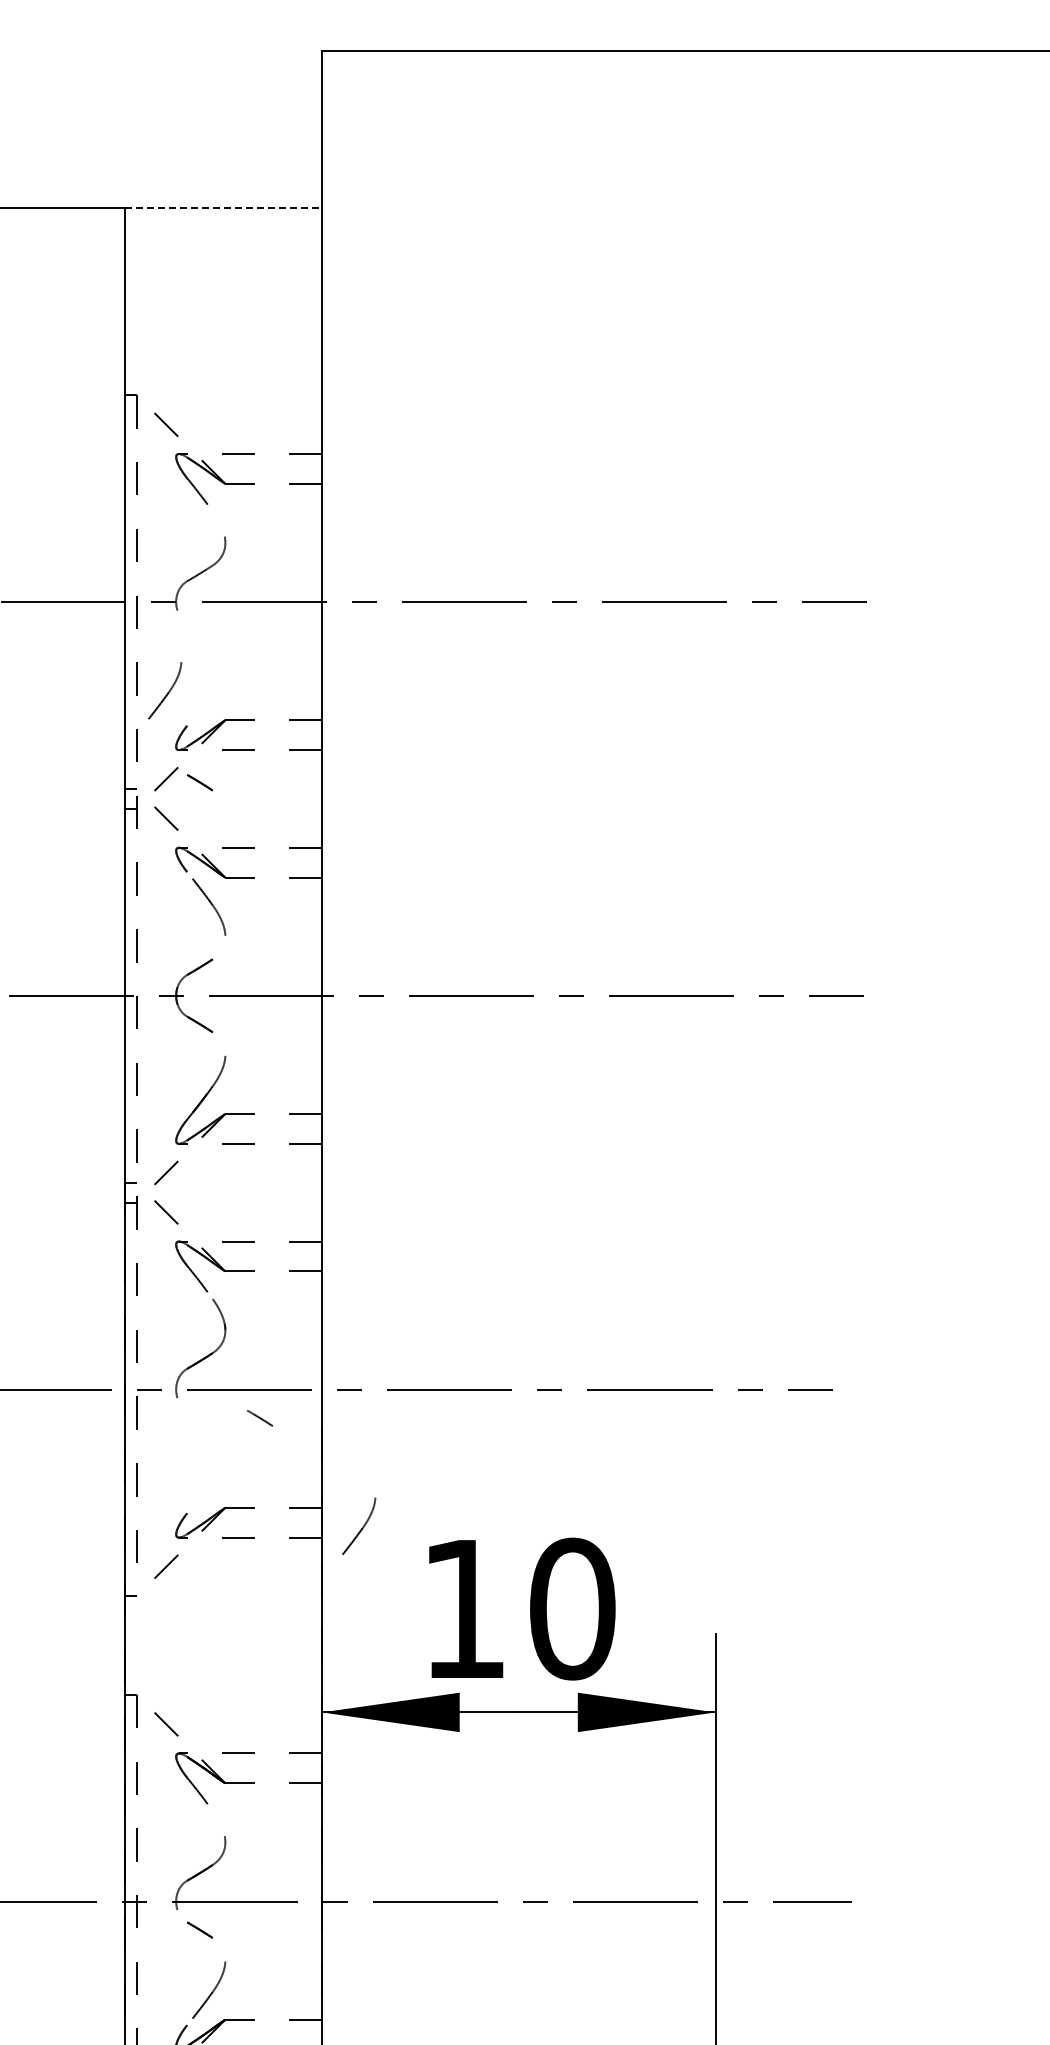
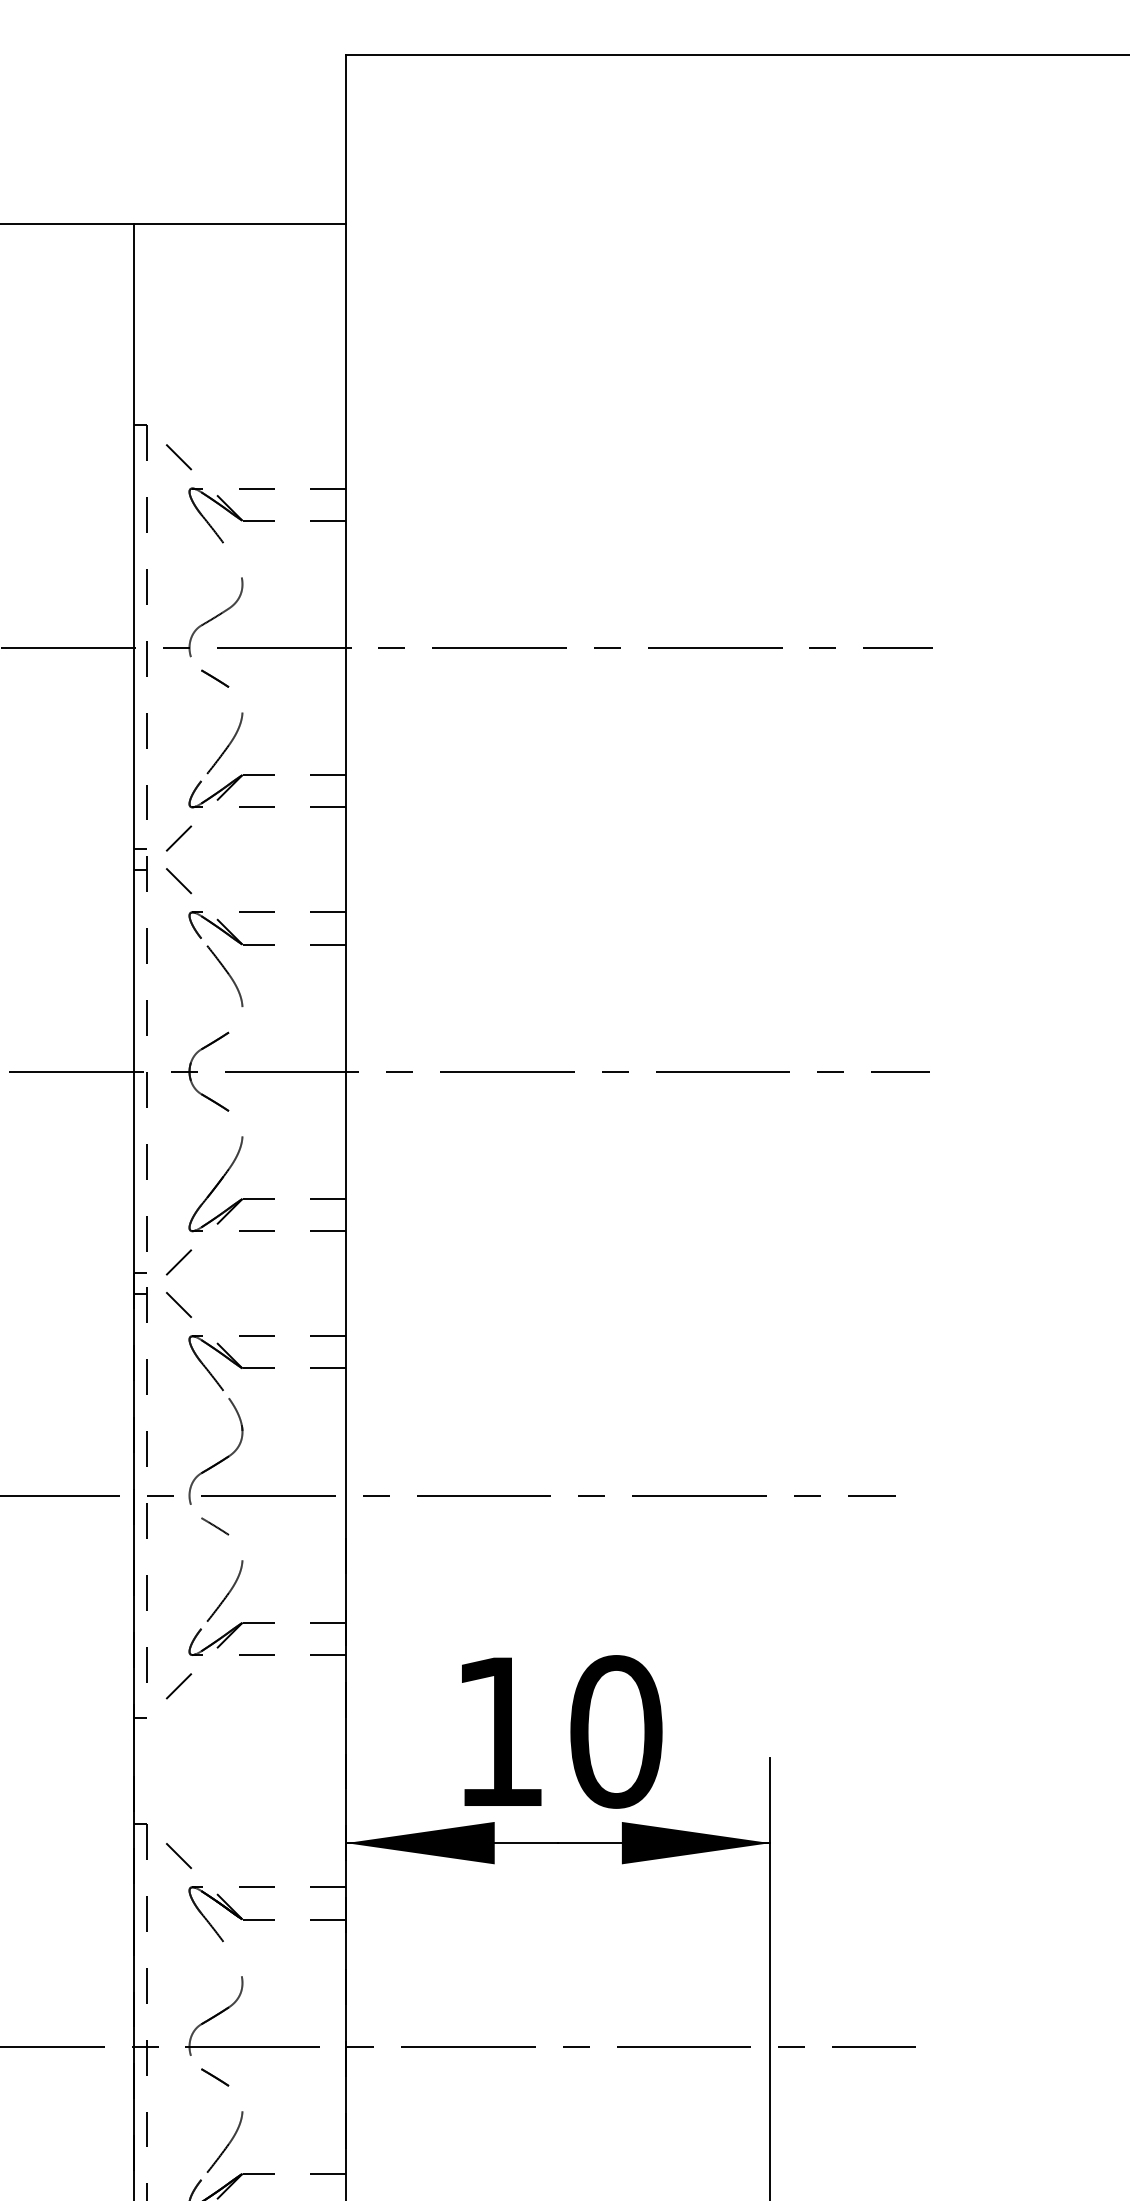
line: (223, 208) -> (240, 224), dashed -> solid
part: (165, 690) -> (225, 743), moved
line: (199, 782) -> (214, 678), moved
line: (259, 1417) -> (214, 1525), moved
part: (359, 1525) -> (225, 1590), moved

